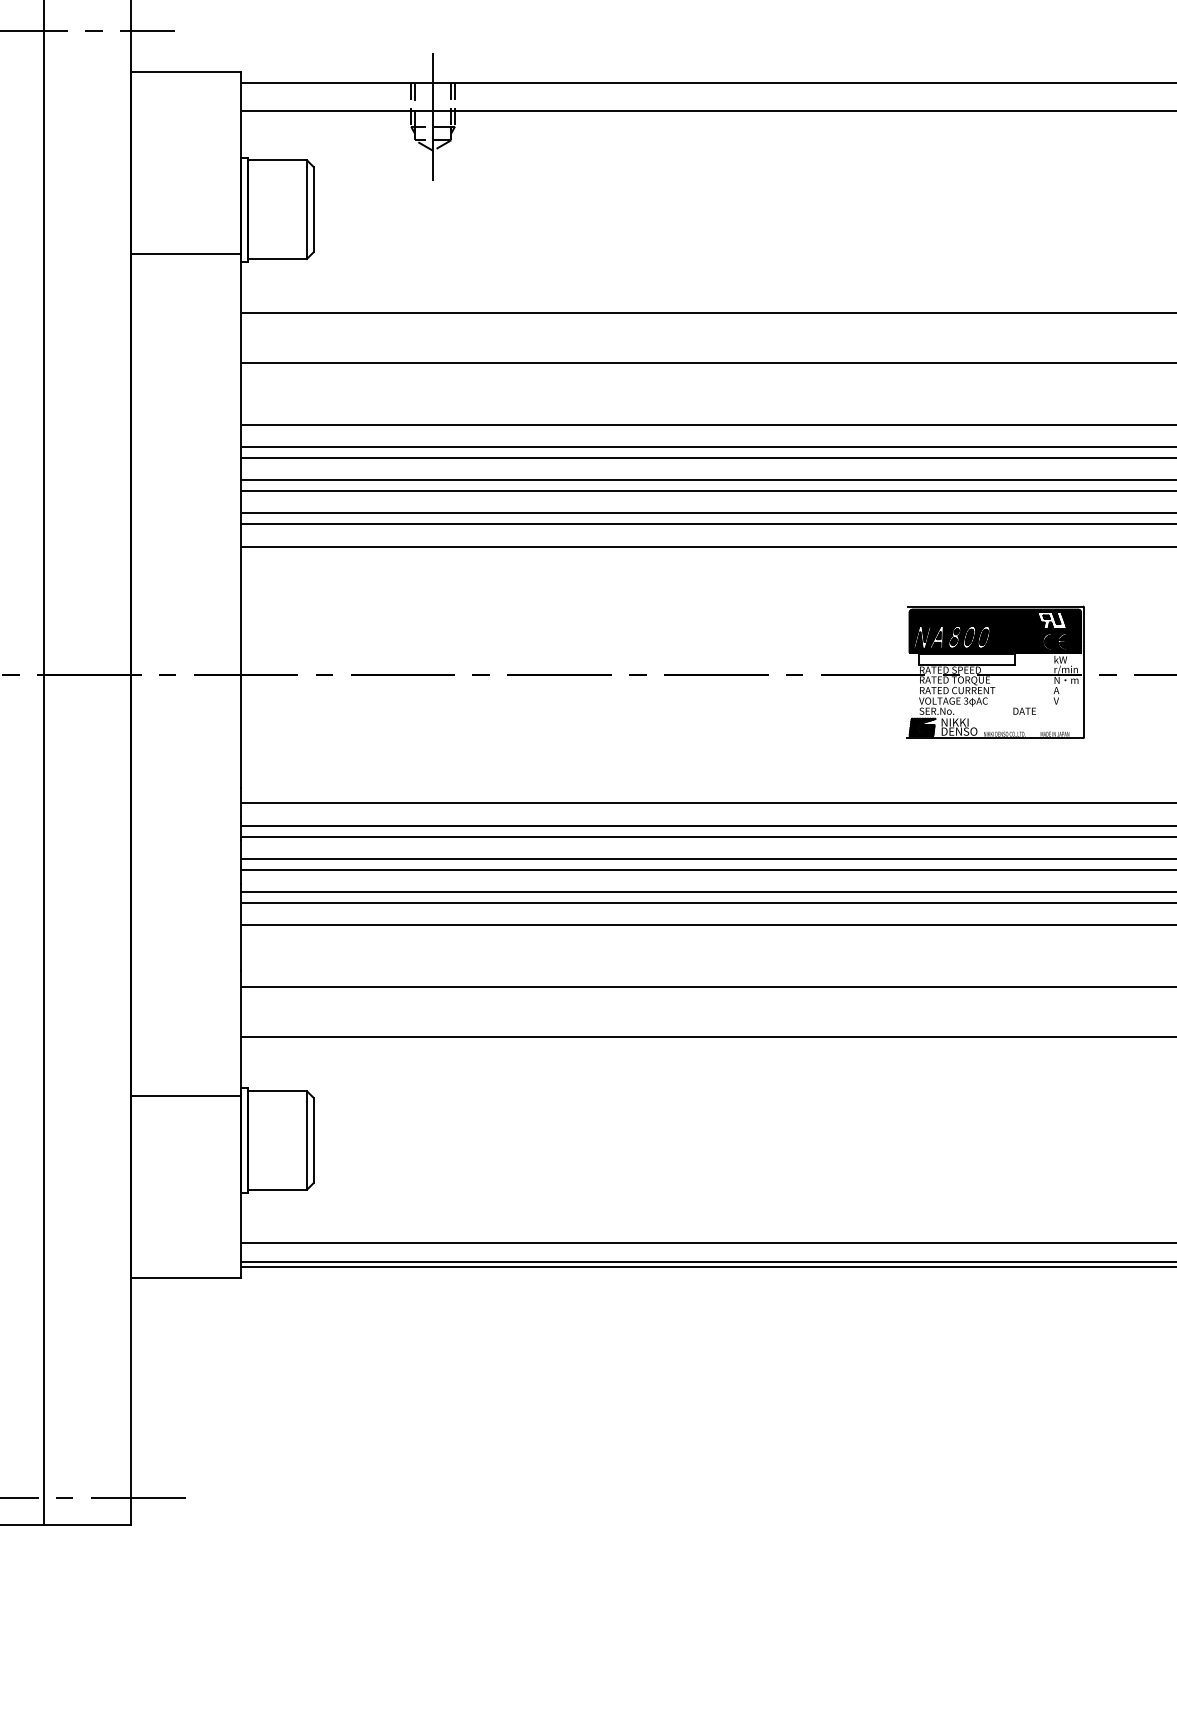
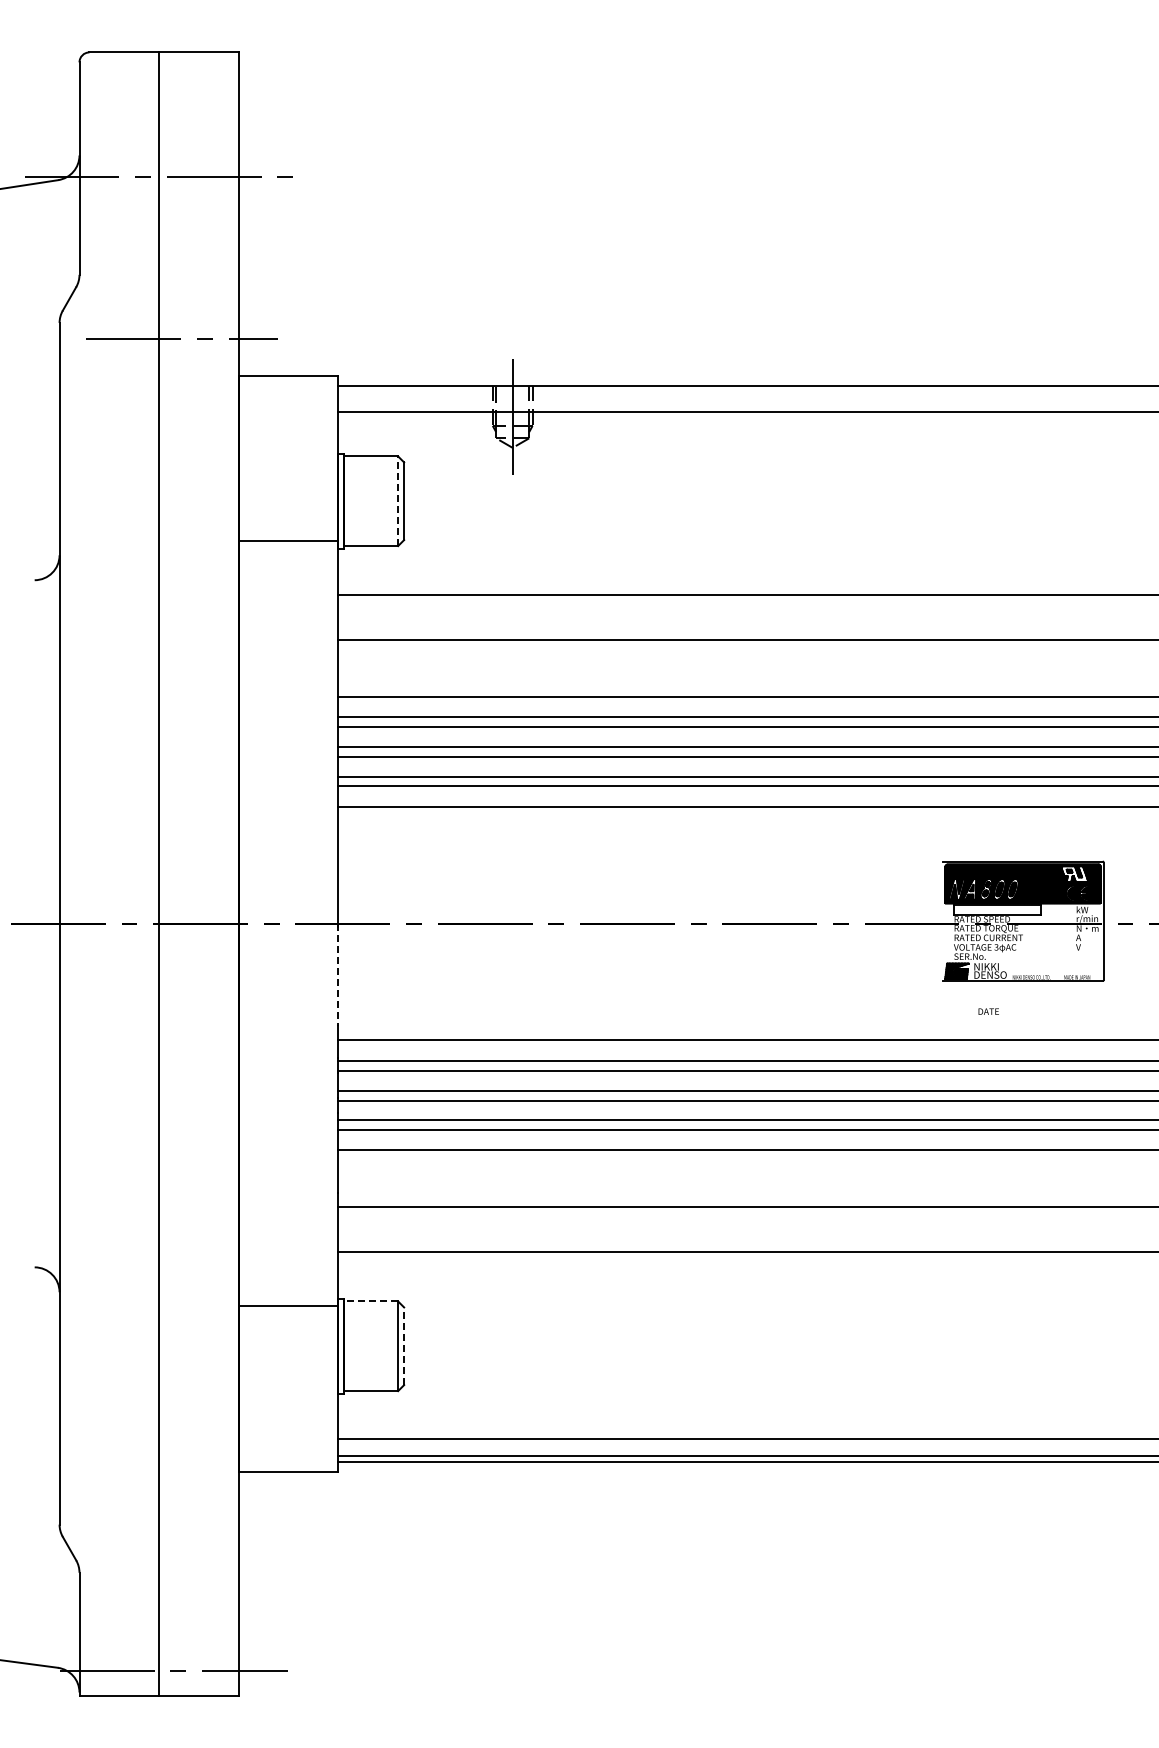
line: (307, 209) -> (398, 501), solid -> dashed
text: (1024, 711) -> (988, 1011), moved
line: (241, 732) -> (338, 975), solid -> dashed
line: (277, 1091) -> (371, 1301), solid -> dashed
line: (313, 1140) -> (404, 1346), solid -> dashed

